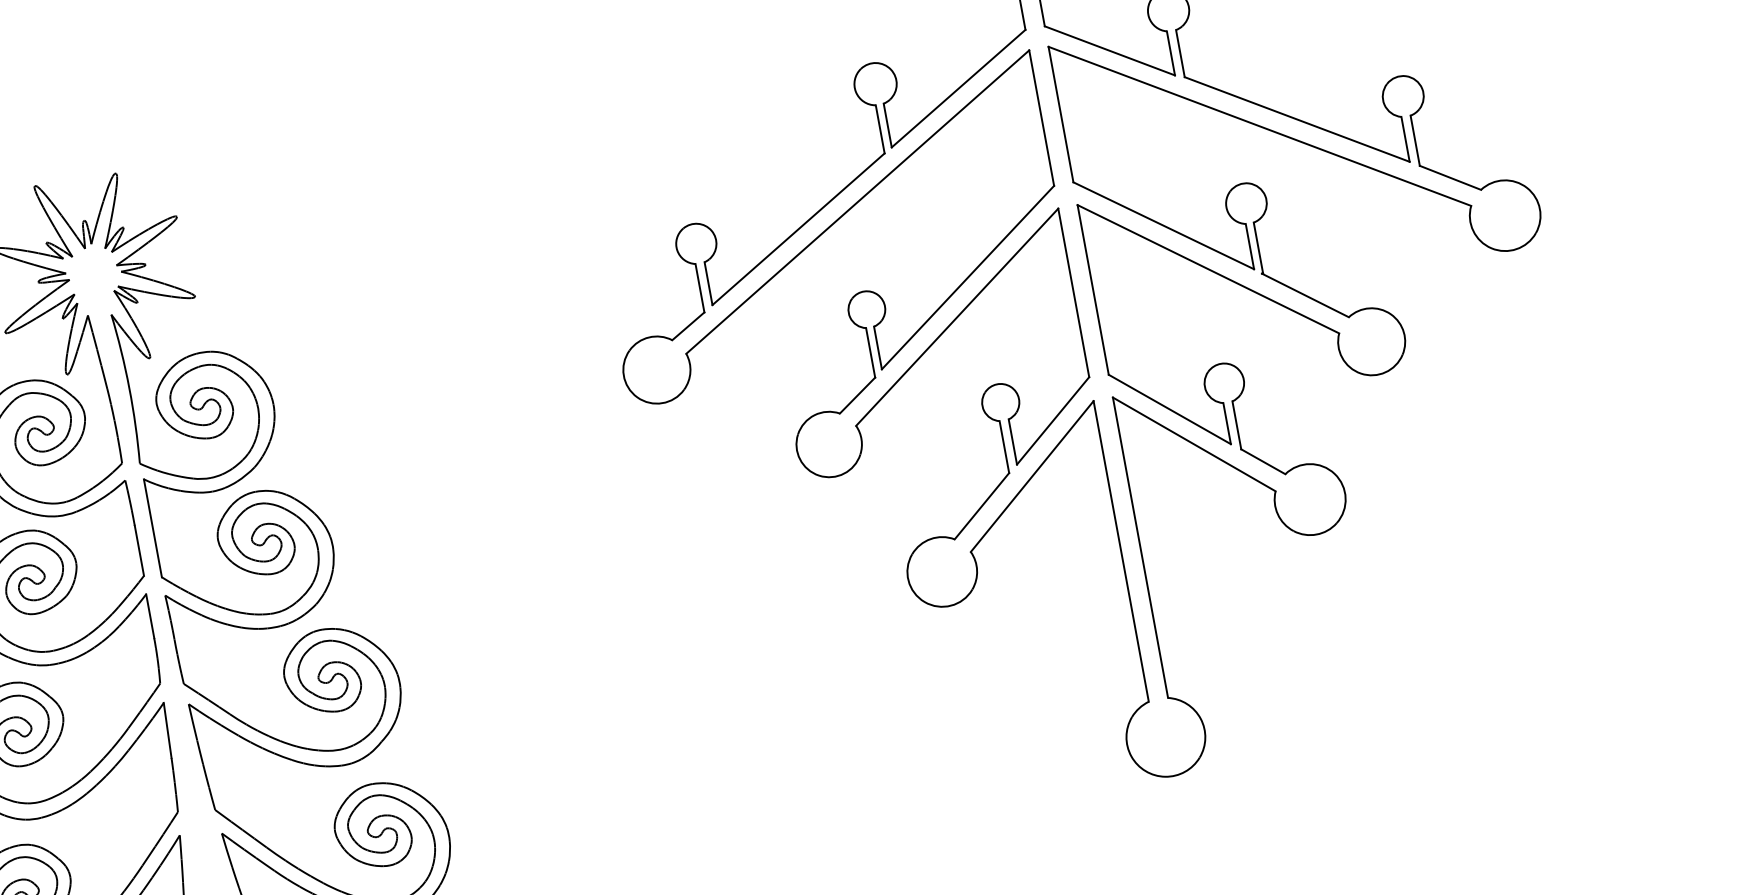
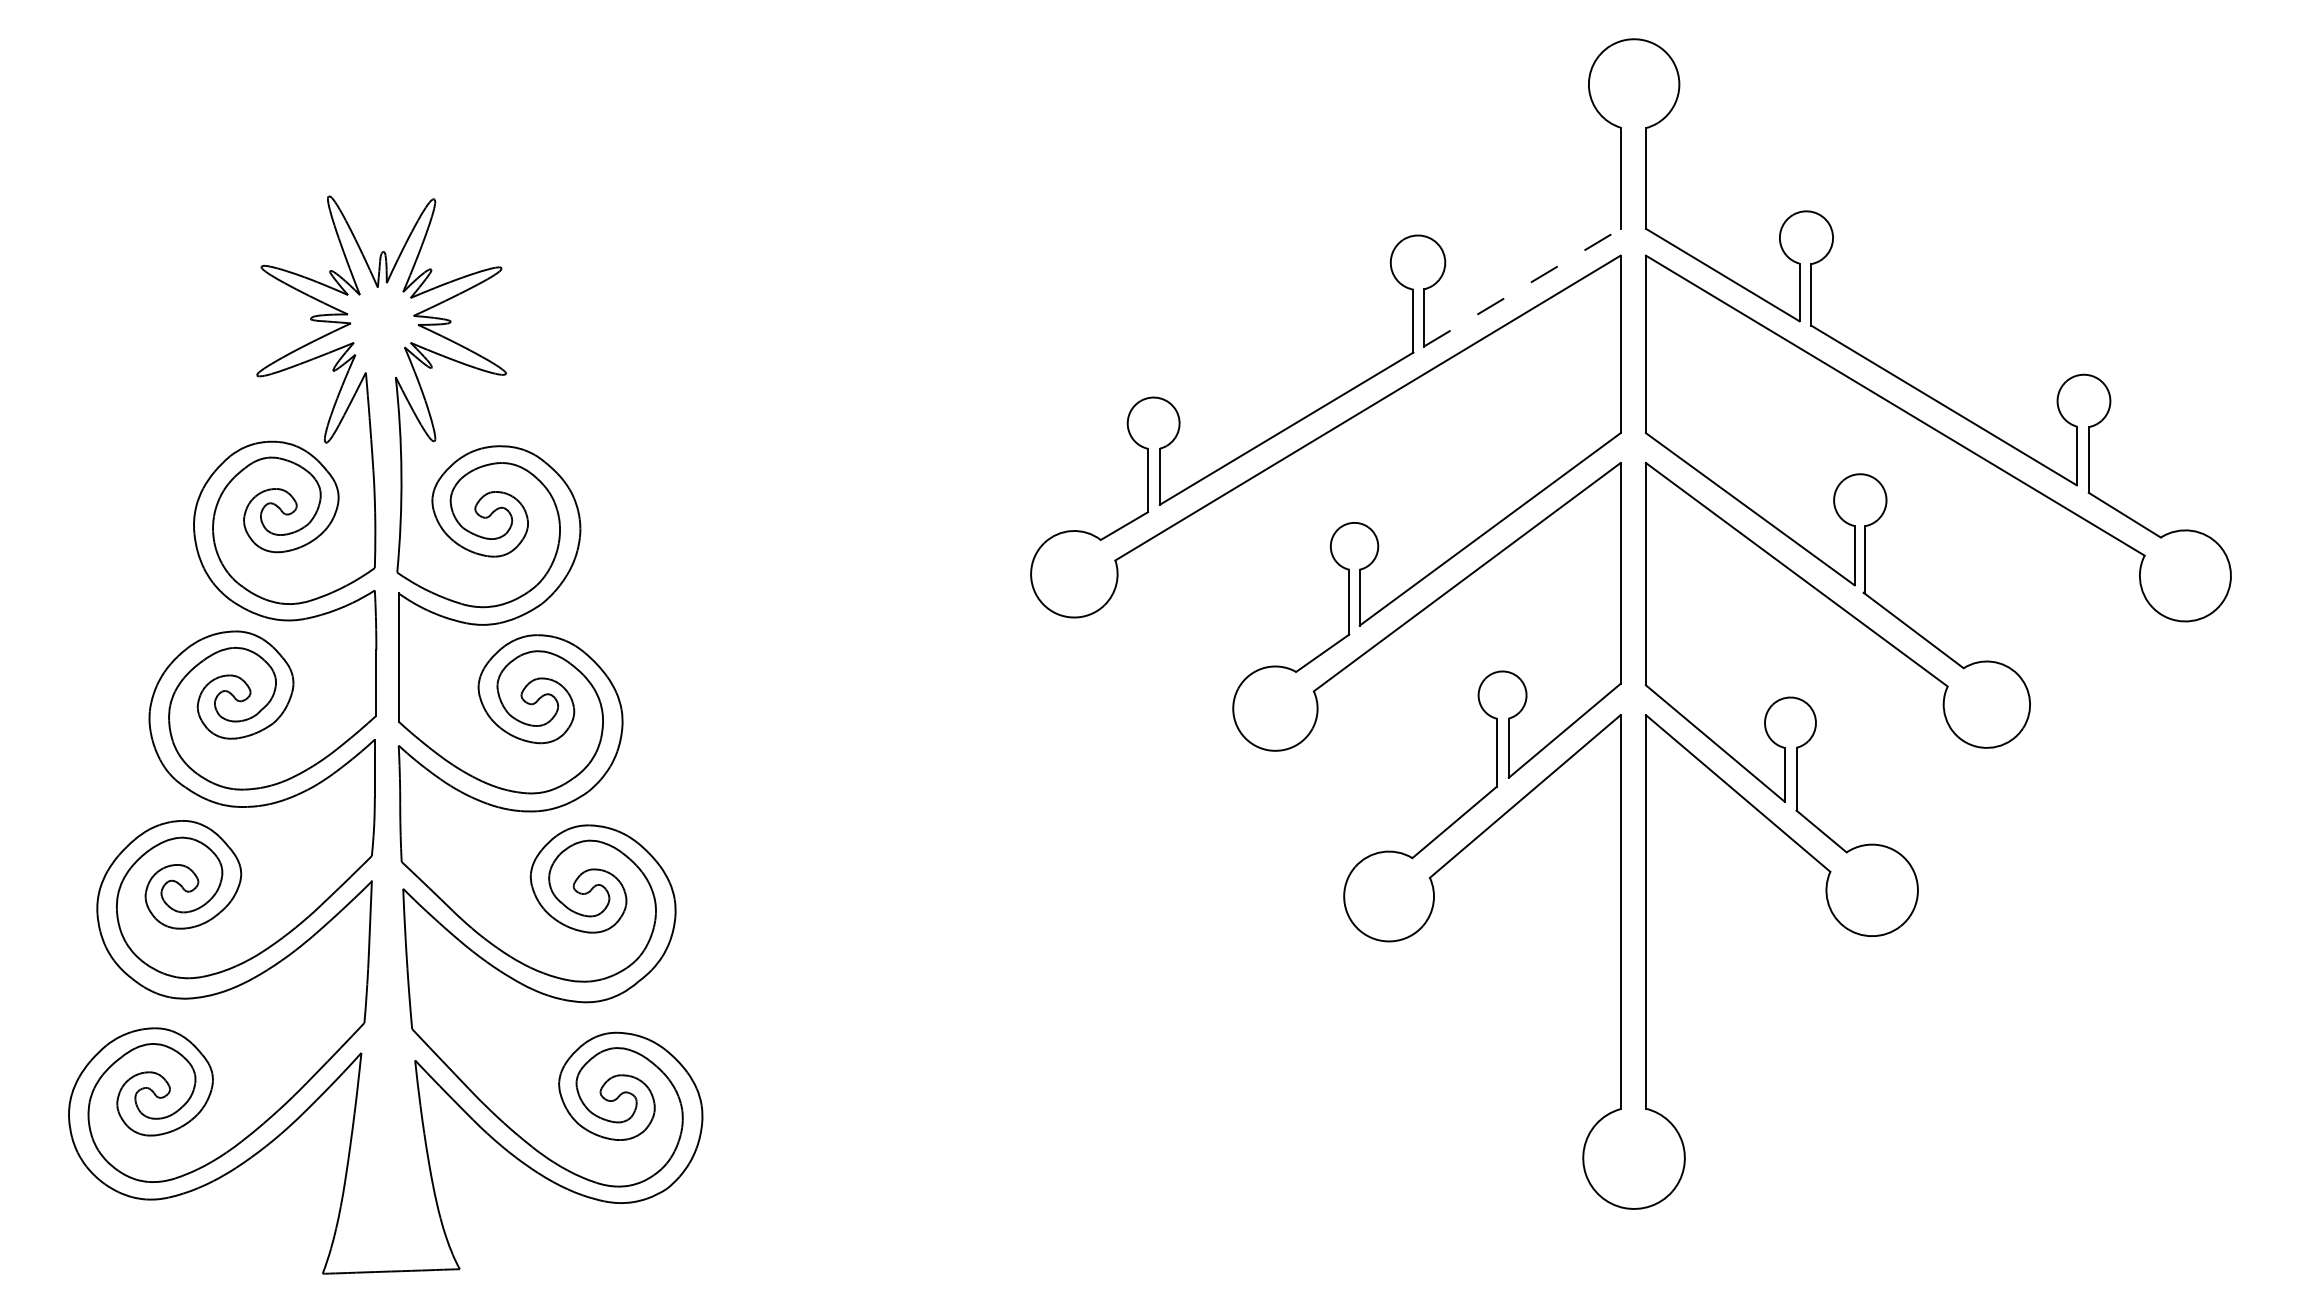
line: (958, 88) -> (1522, 287), solid -> dashed

